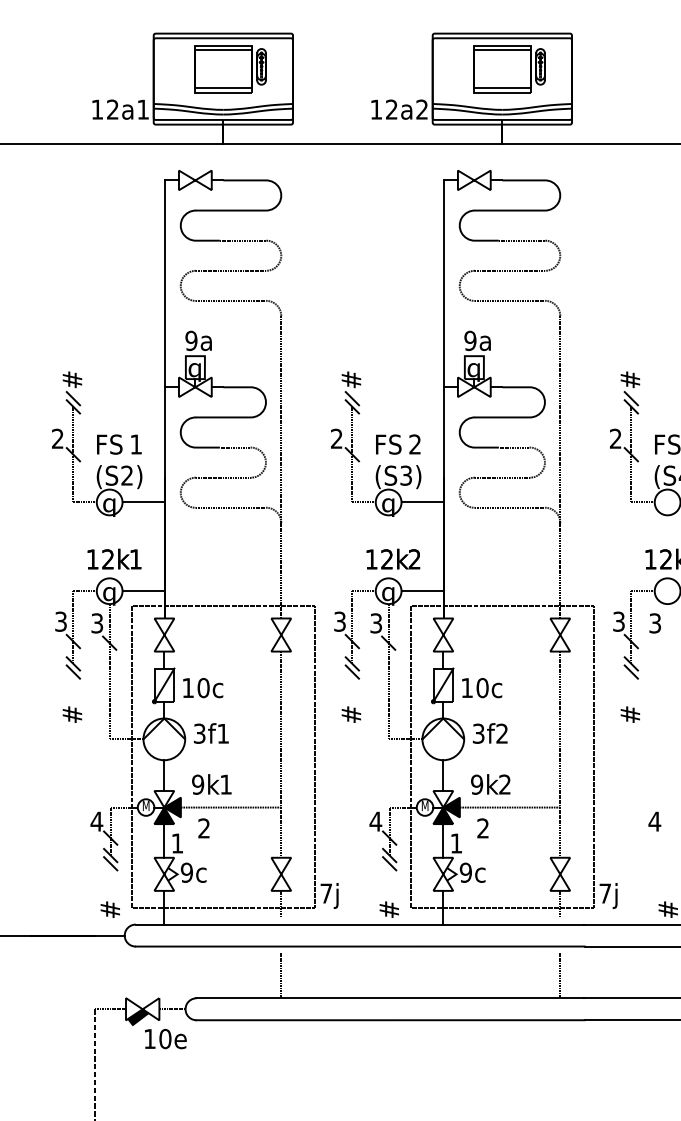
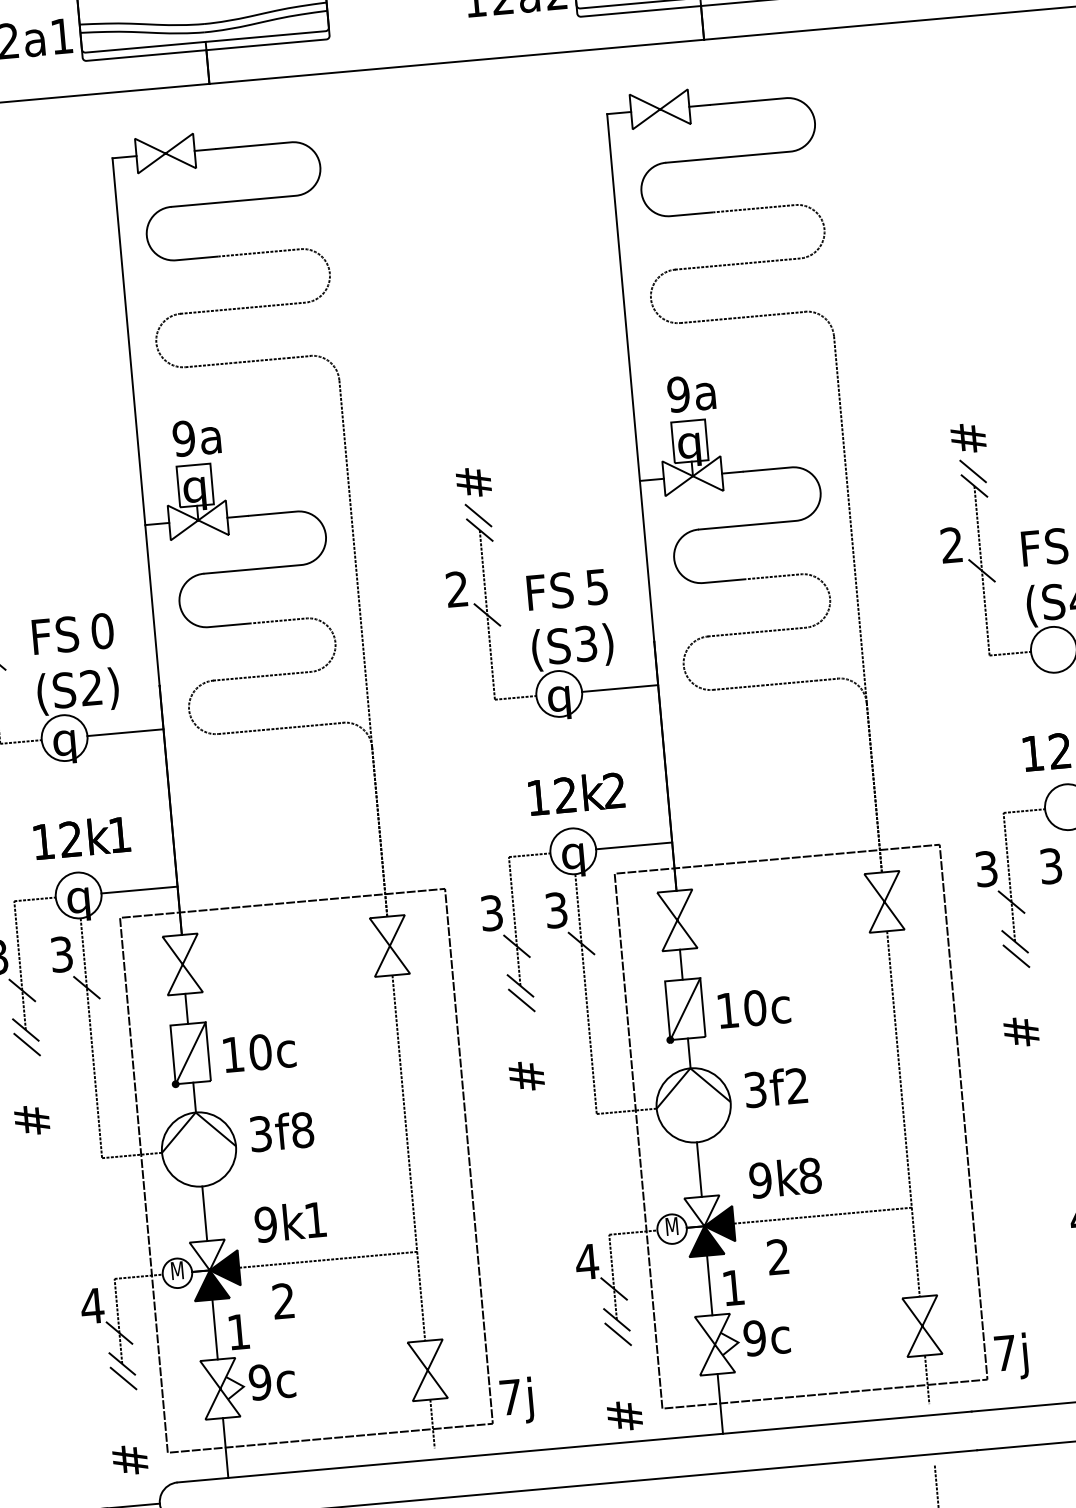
text: (136, 444) -> (103, 631), 1 -> 0
text: (414, 444) -> (595, 587), 2 -> 5
text: (223, 733) -> (302, 1129), 1 -> 8
text: (505, 784) -> (811, 1175), 2 -> 8

